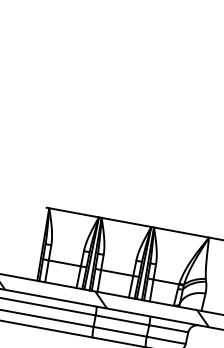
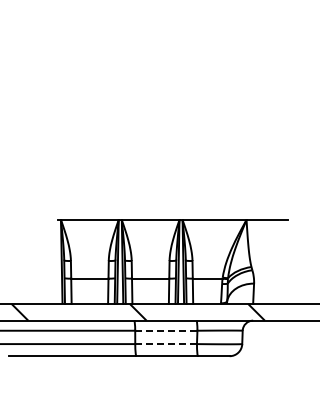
line: (121, 320) -> (165, 330), solid -> dashed
line: (120, 332) -> (166, 344), solid -> dashed

